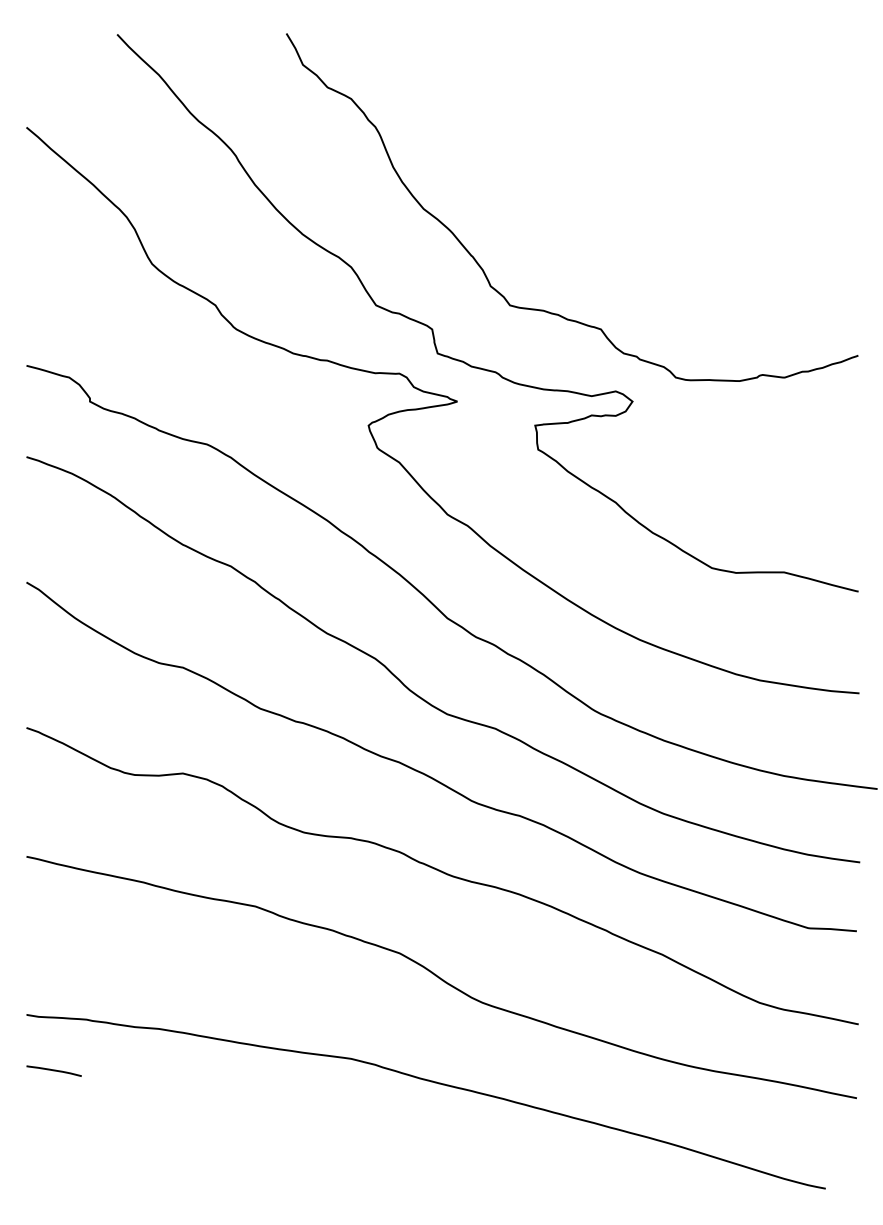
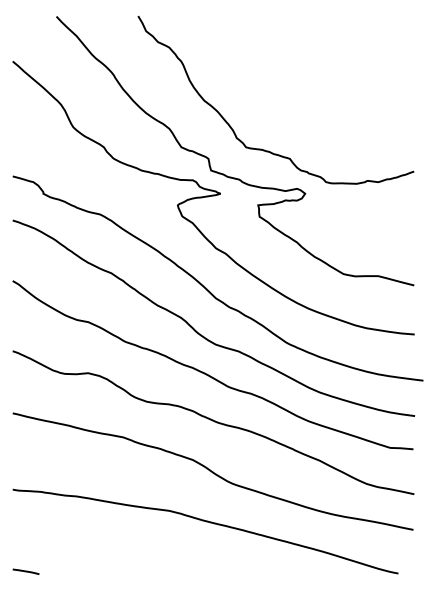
line: (52, 1070) -> (25, 571), moved

